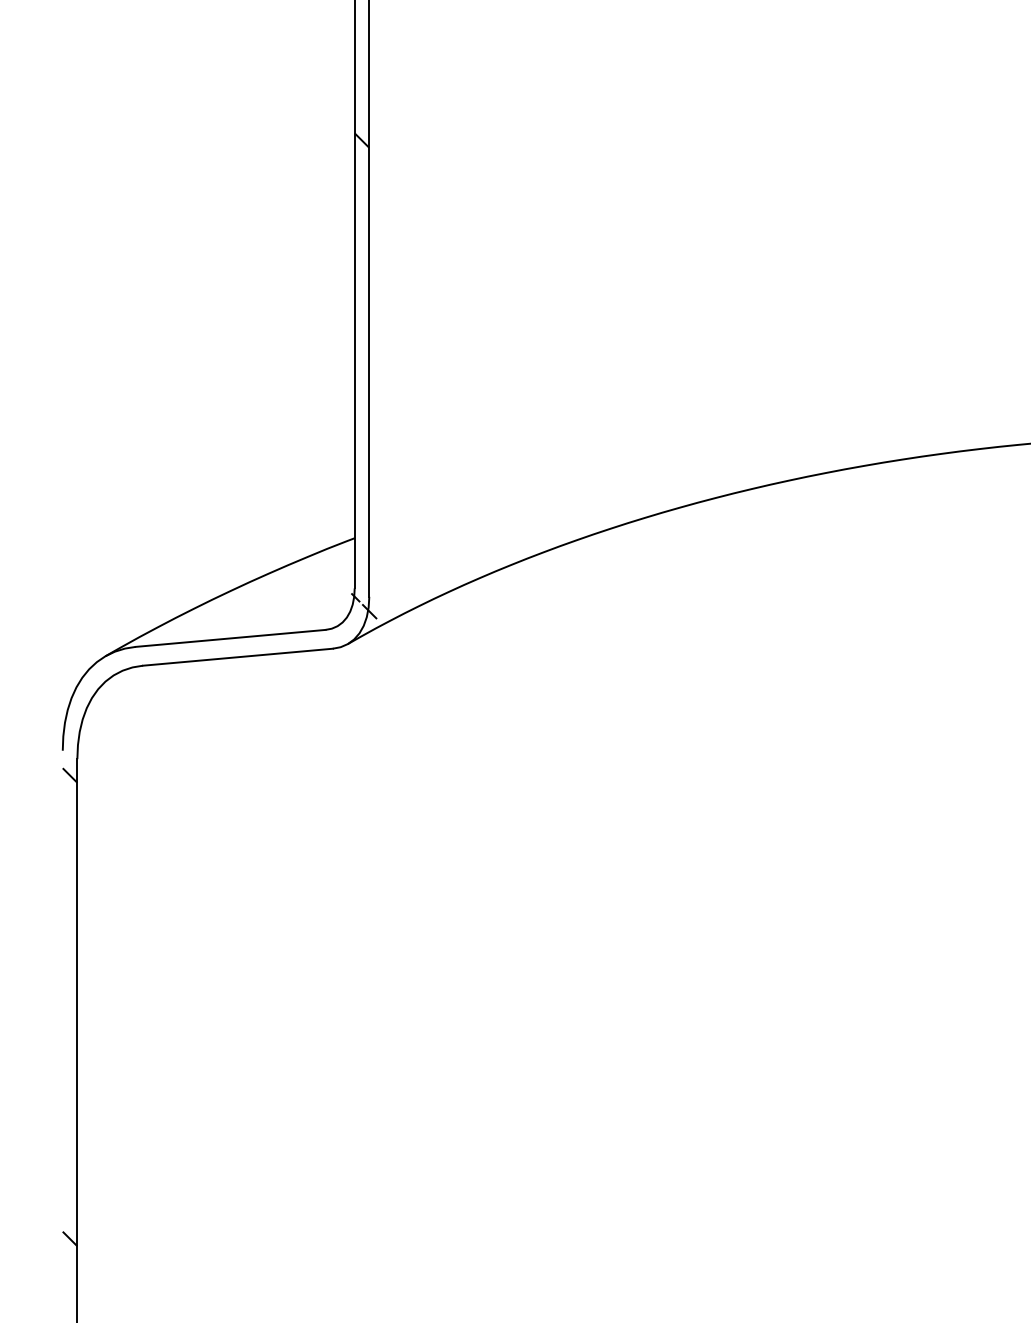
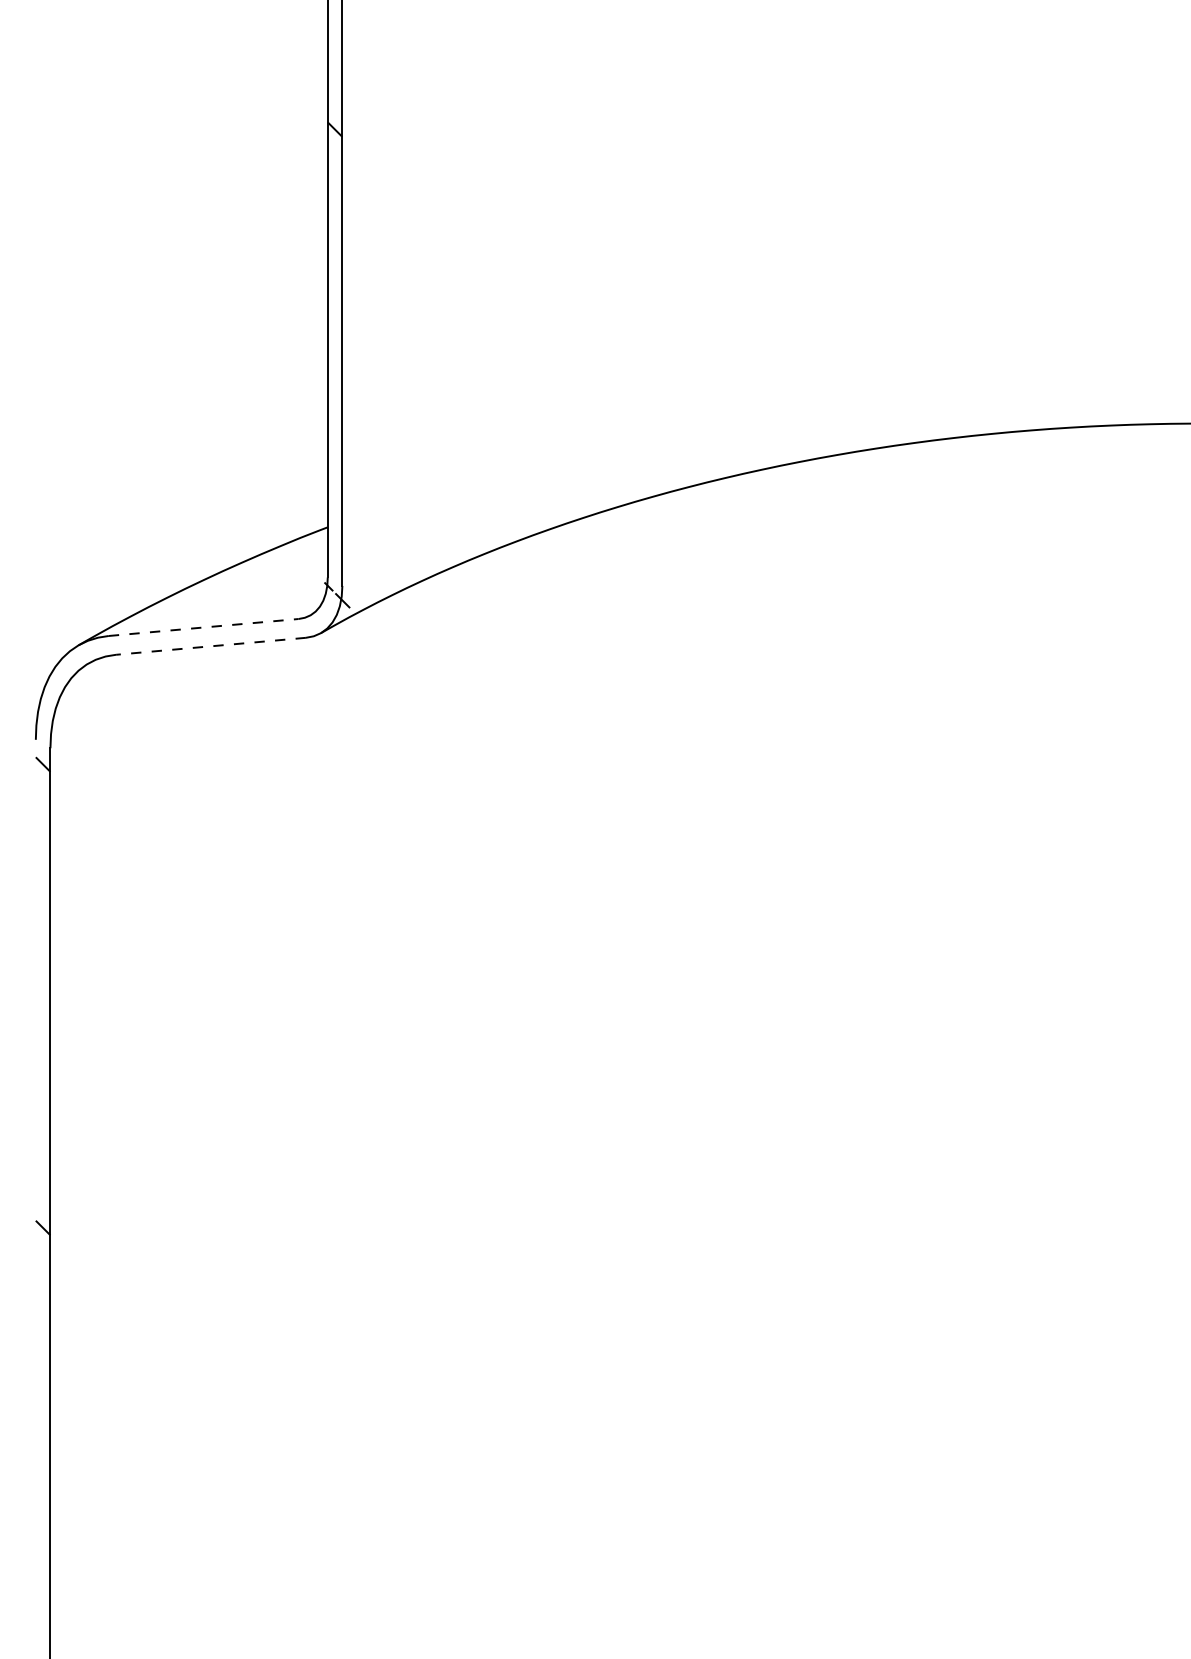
line: (231, 638) -> (204, 627), solid -> dashed
line: (237, 657) -> (210, 646), solid -> dashed

